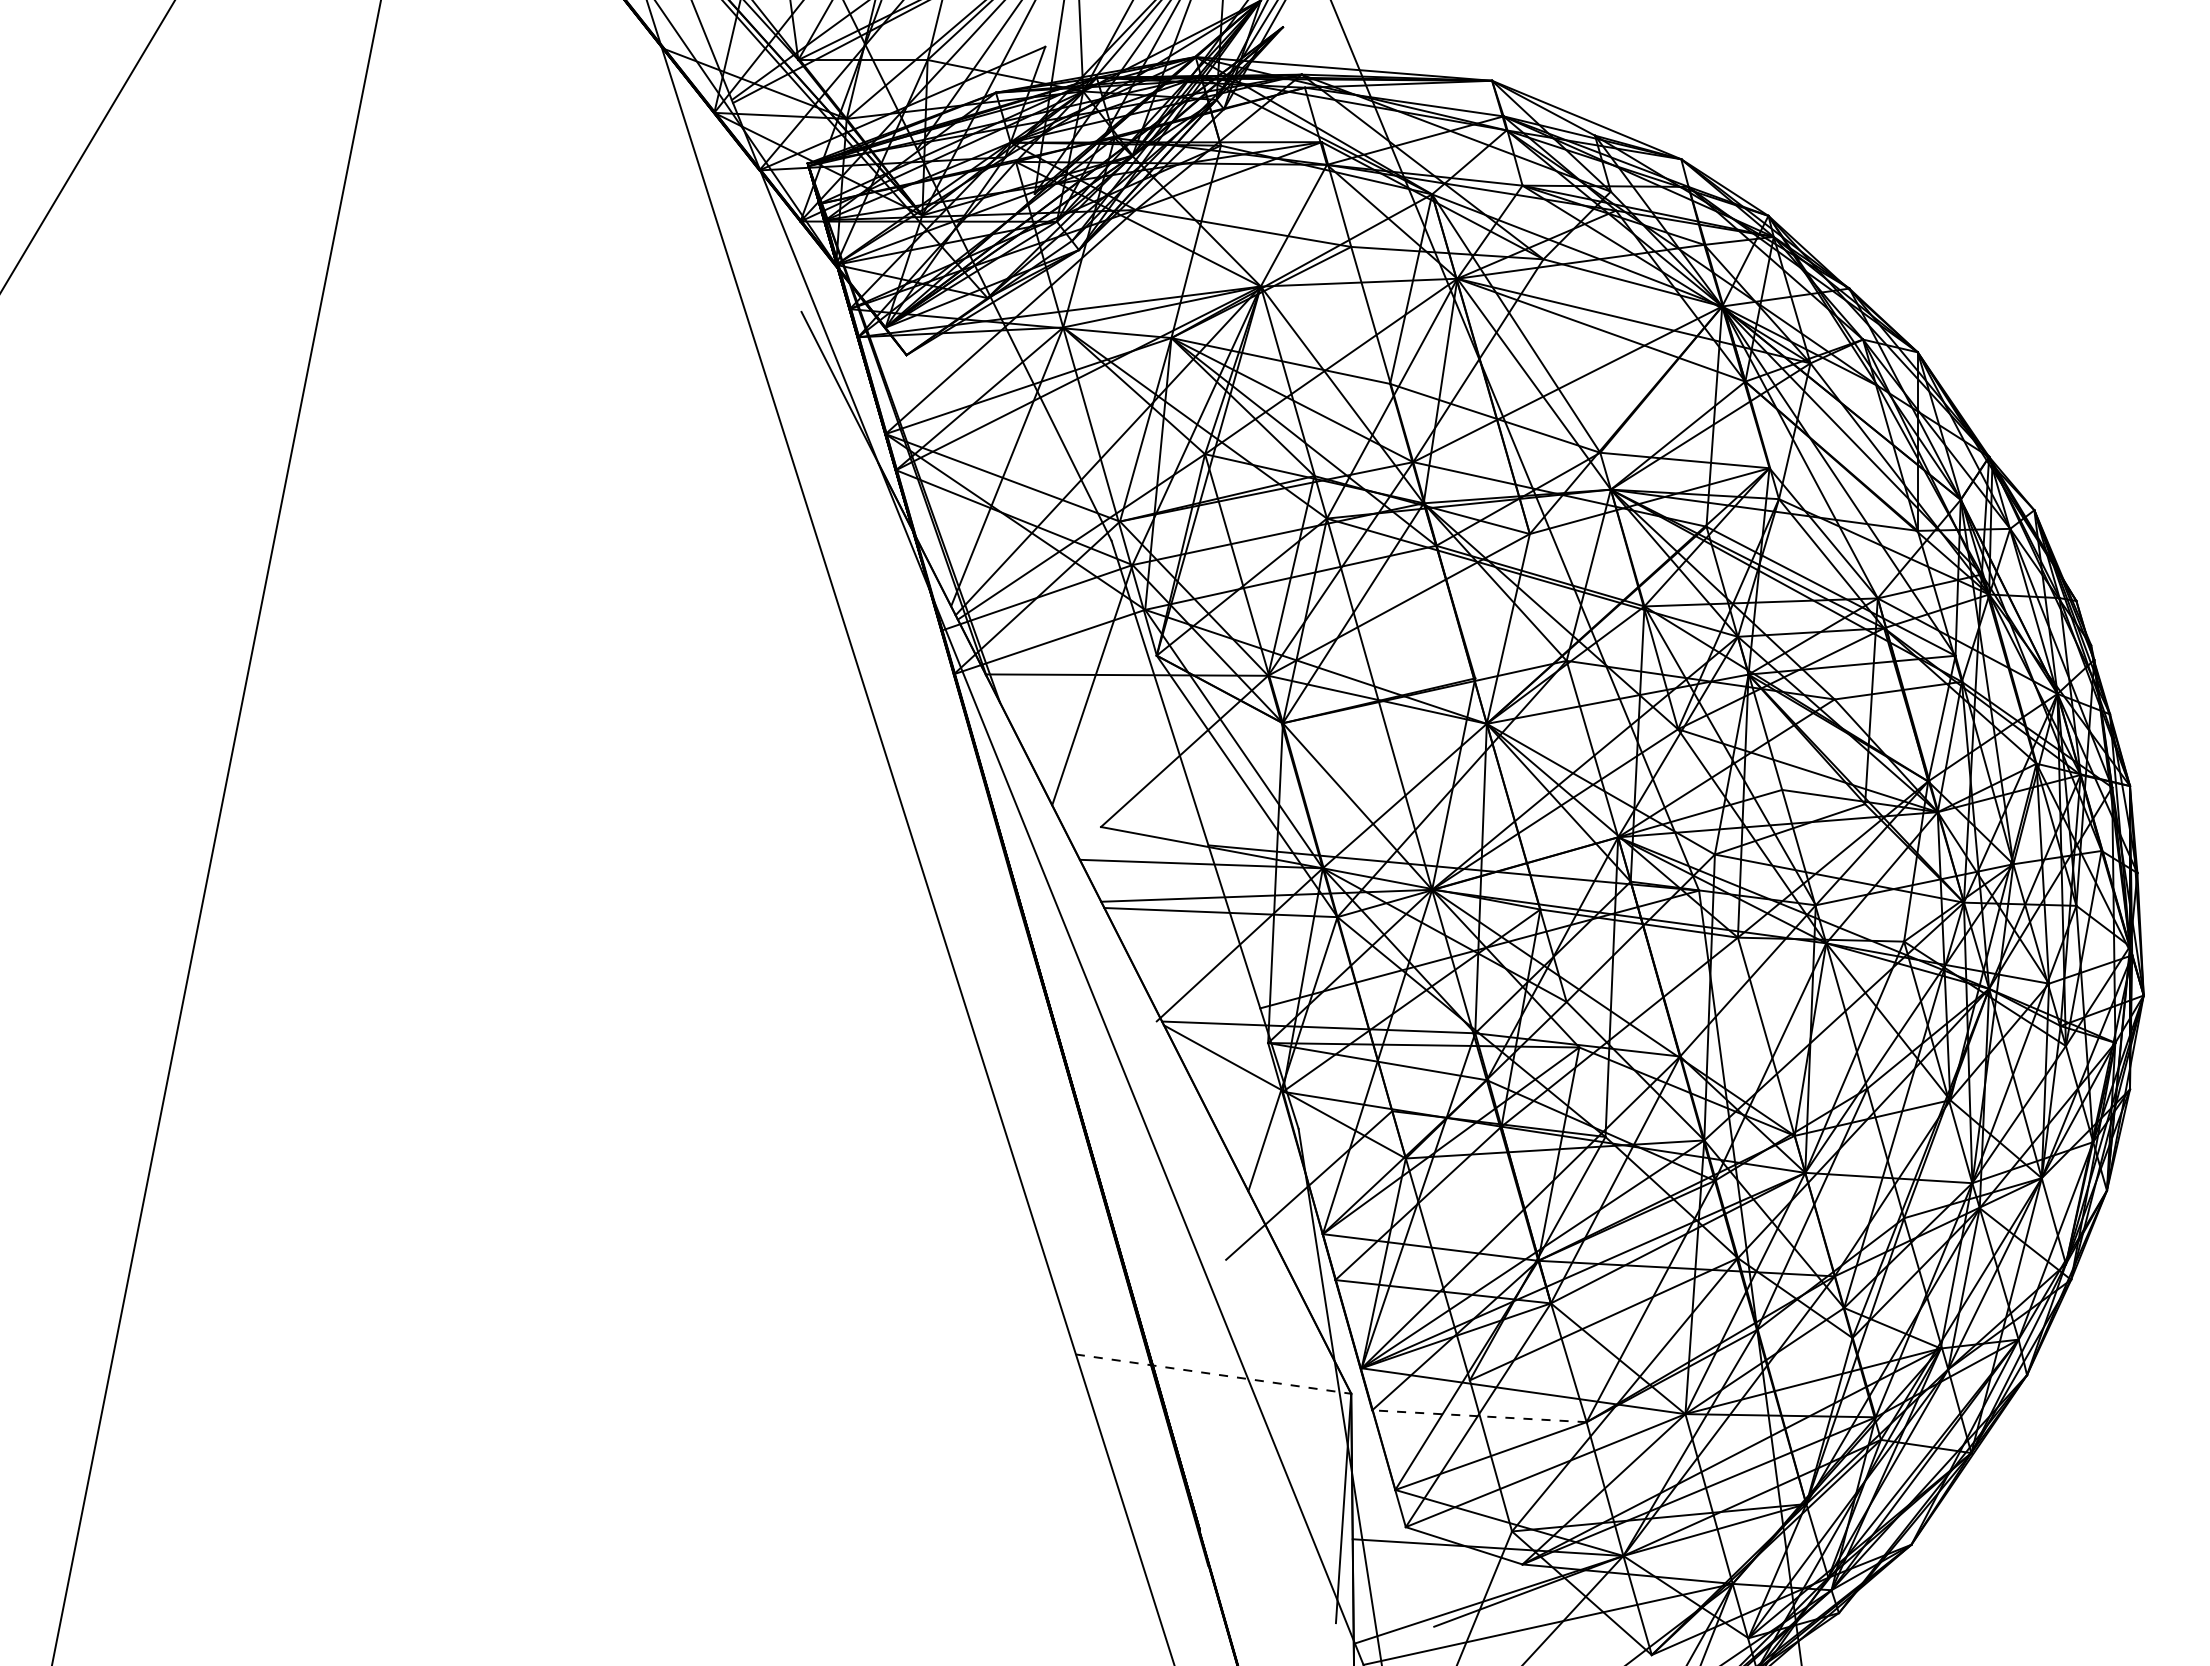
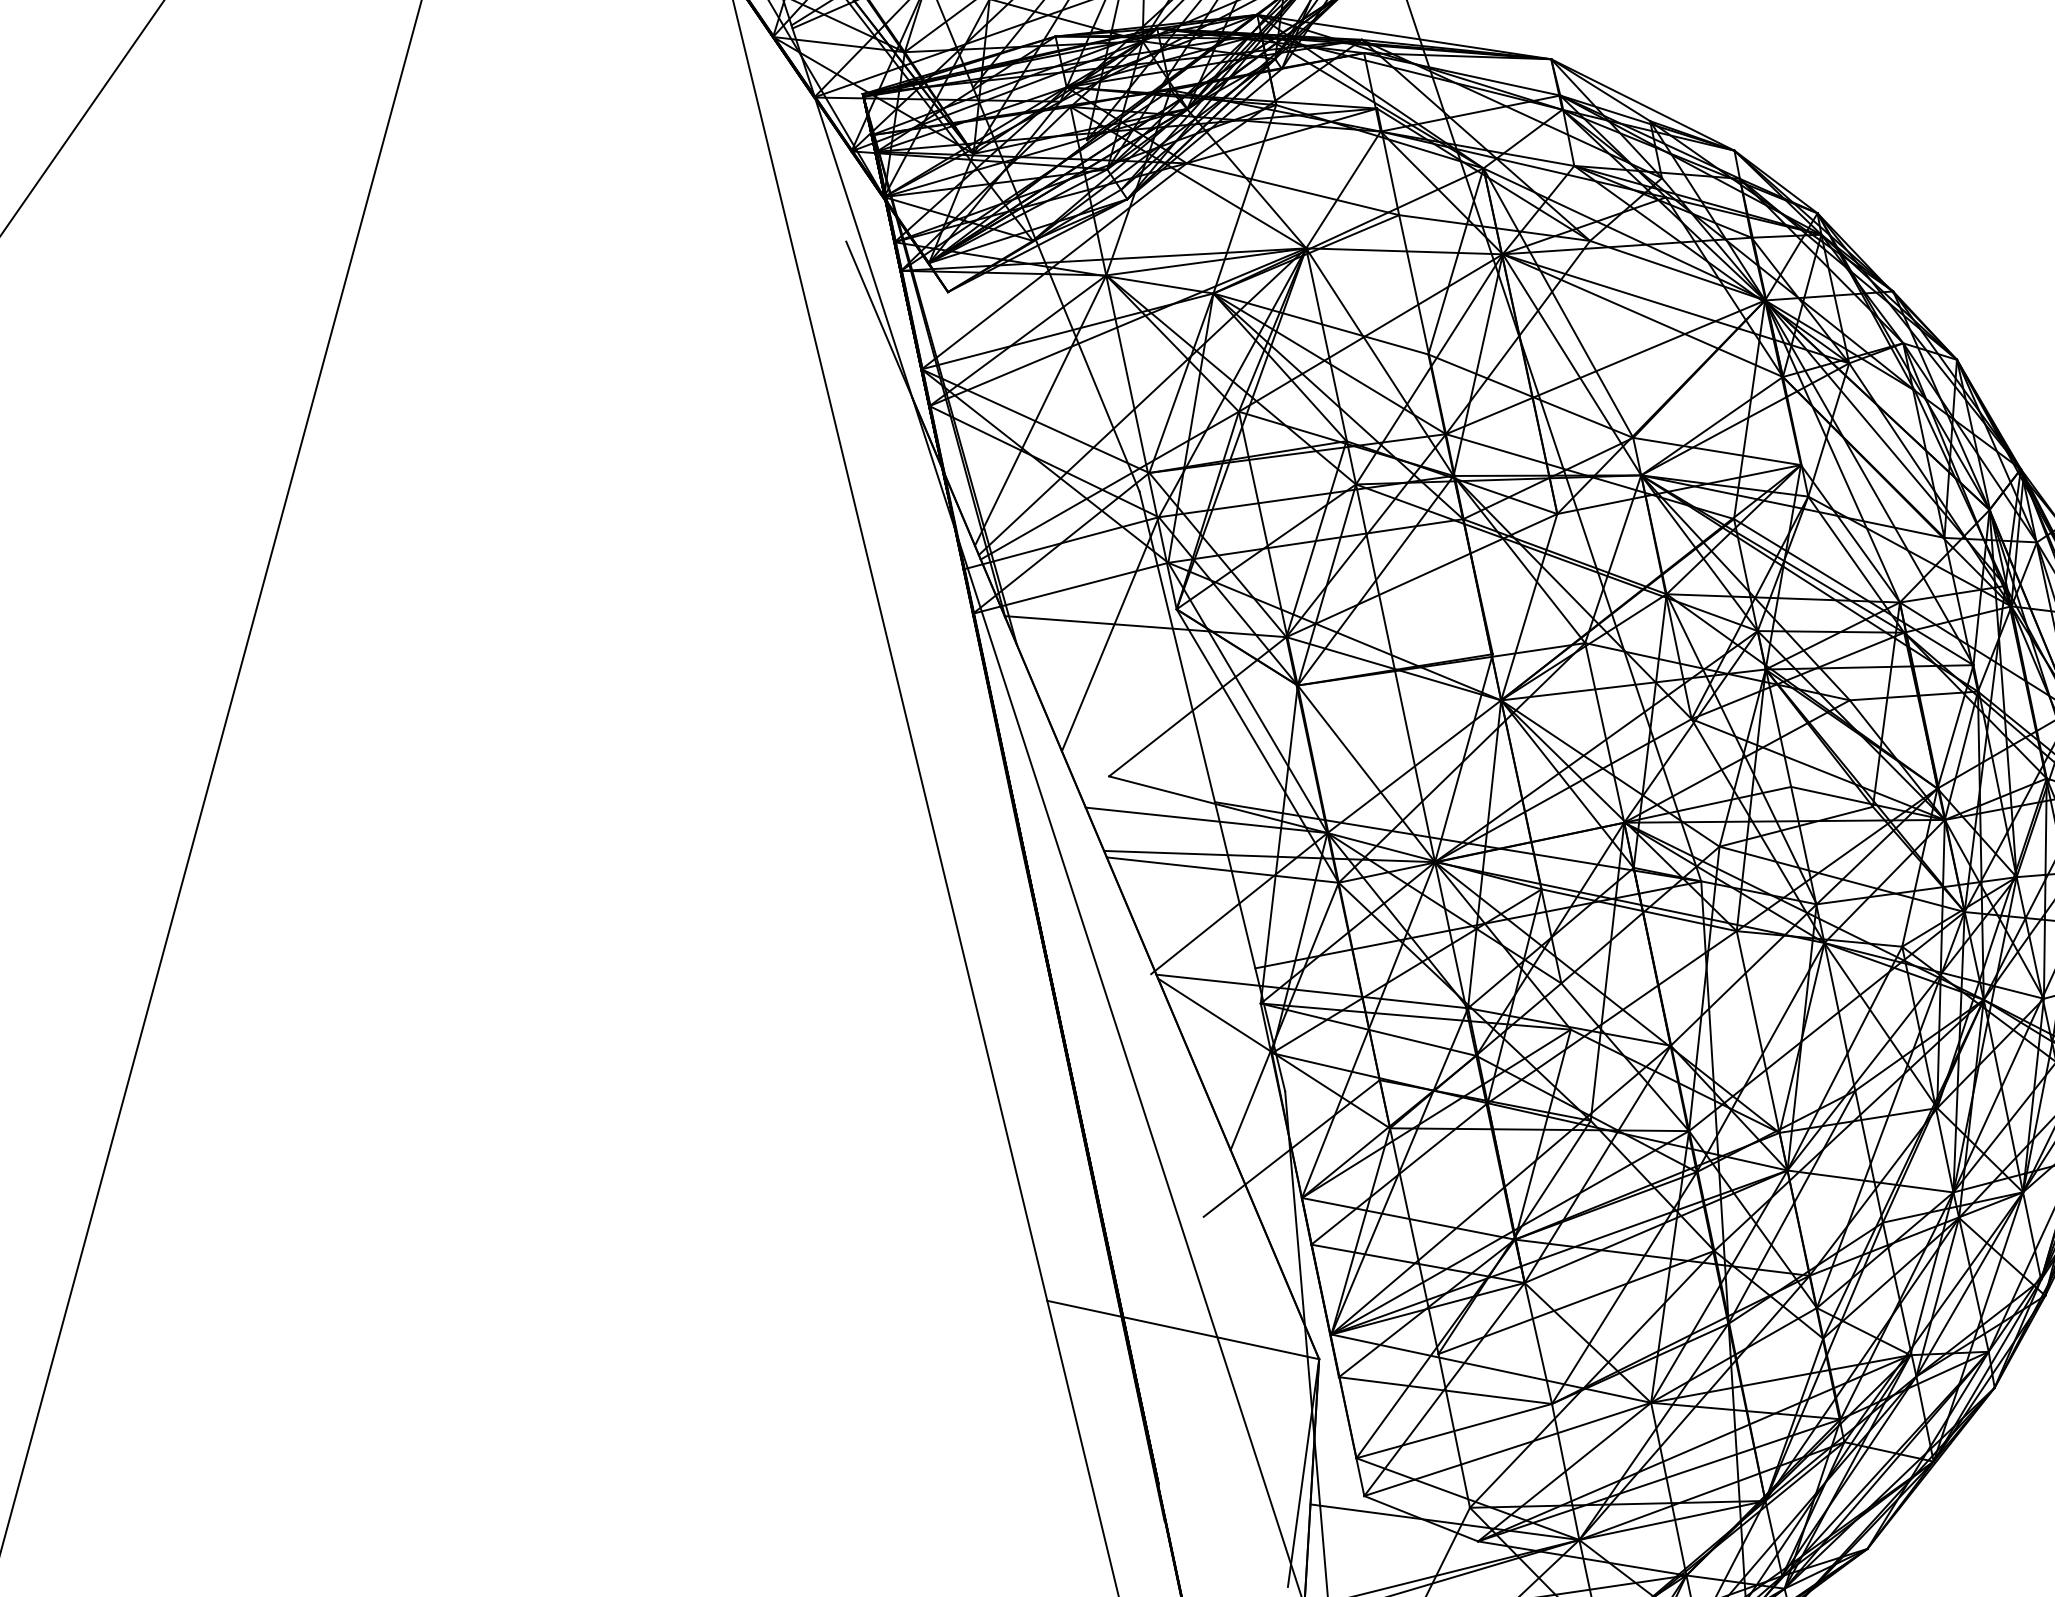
line: (1214, 1374) -> (1184, 1330), dashed -> solid
line: (1478, 1416) -> (1444, 1390), dashed -> solid

